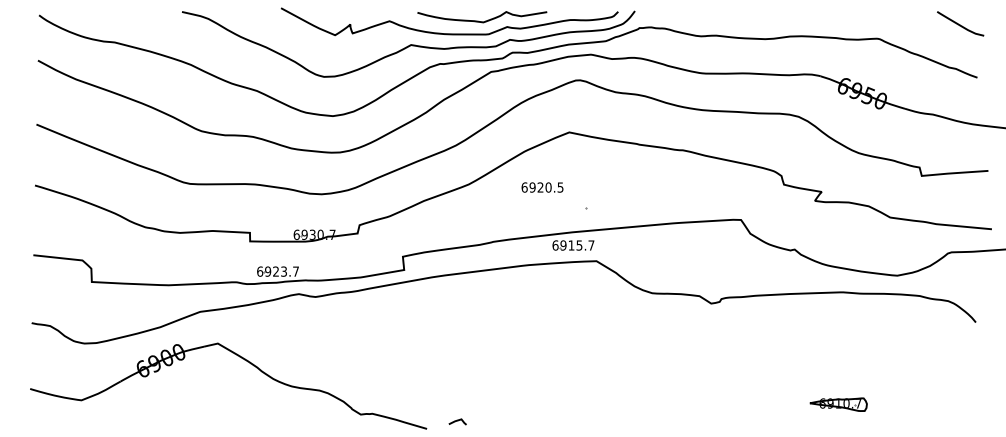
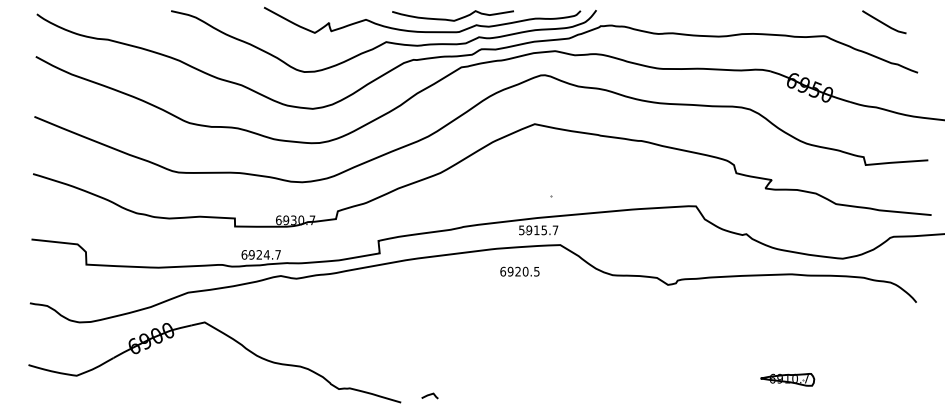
curve: (960, 24) -> (884, 22), moved
text: (542, 187) -> (519, 271), moved
text: (555, 245) -> (521, 230), 6915.7 -> 5915.7
text: (283, 271) -> (266, 254), 6923.7 -> 6924.7

